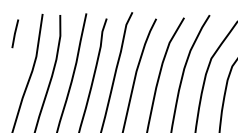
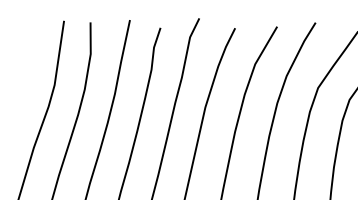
line: (14, 33) -> (21, 50), removed

